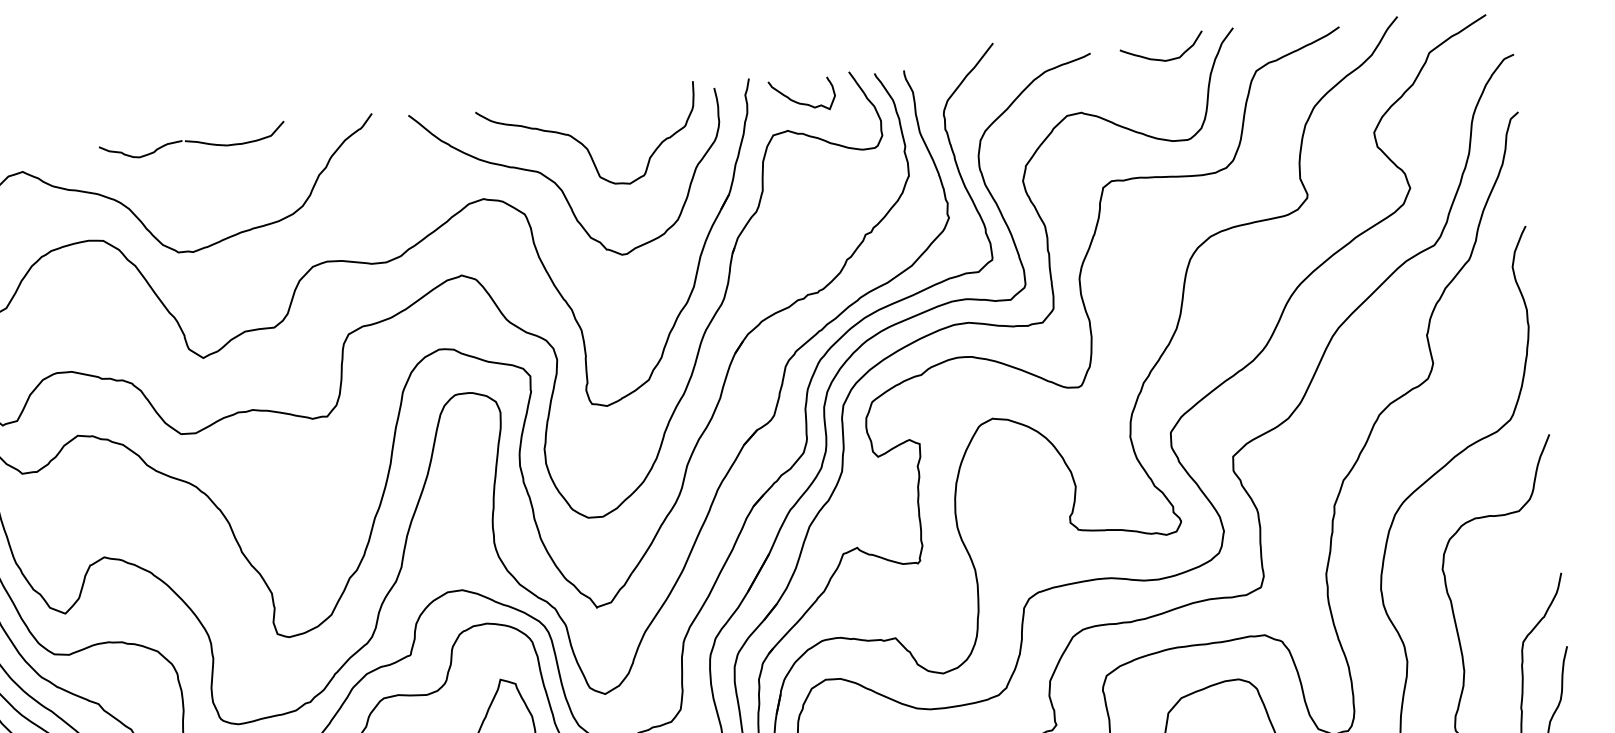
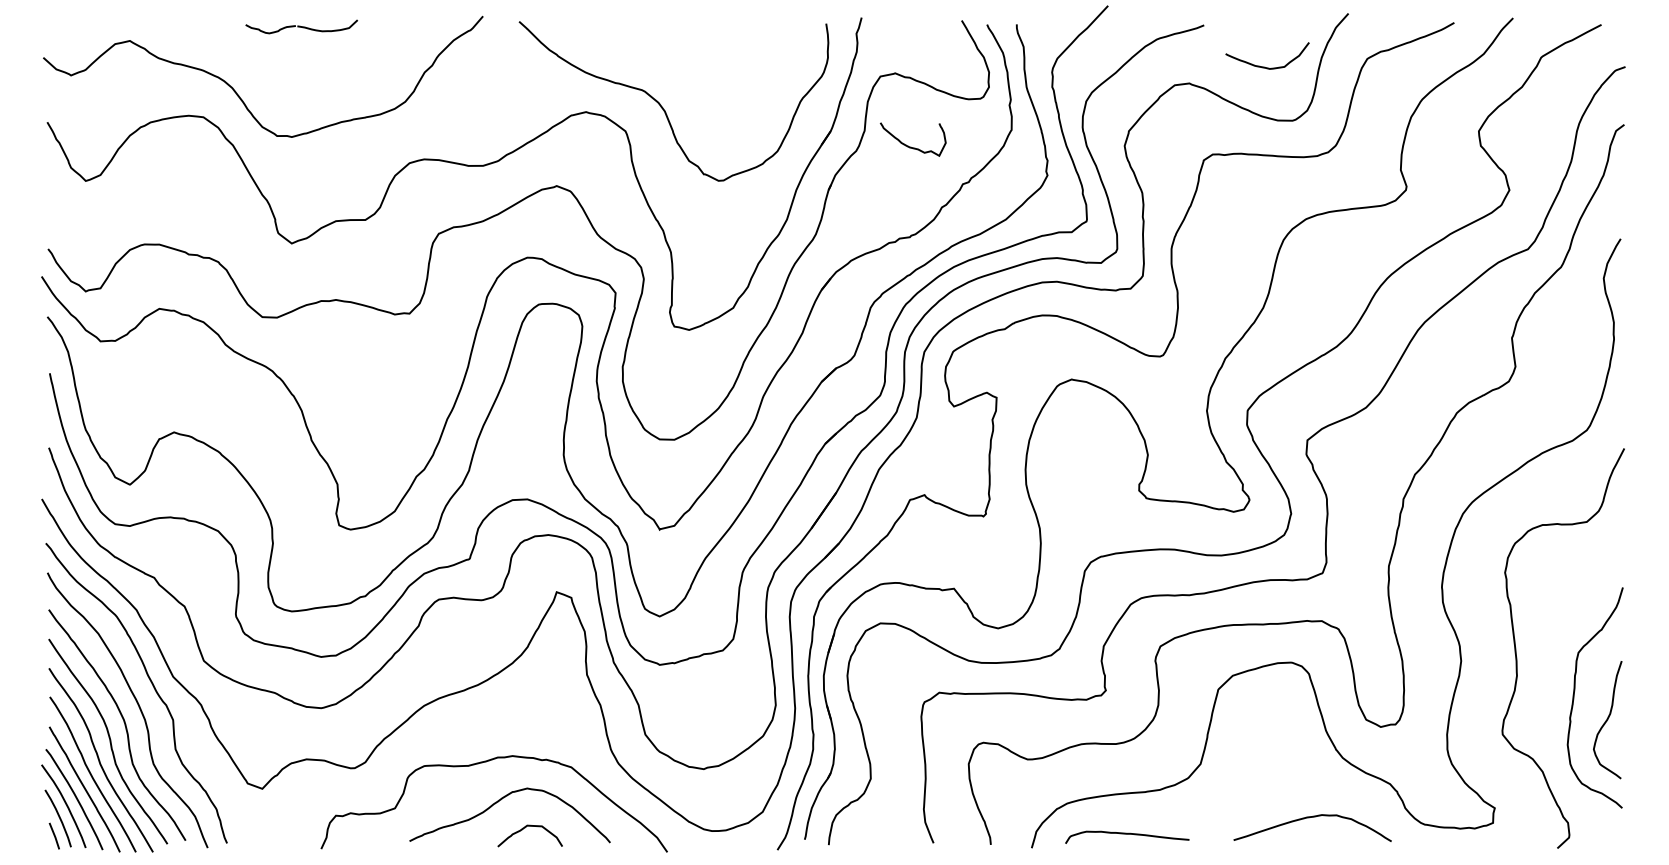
curve: (1159, 59) -> (1264, 66), moved
curve: (801, 102) -> (911, 146), moved
part: (192, 141) -> (301, 26), size x0.6
curve: (583, 143) -> (690, 66), removed

